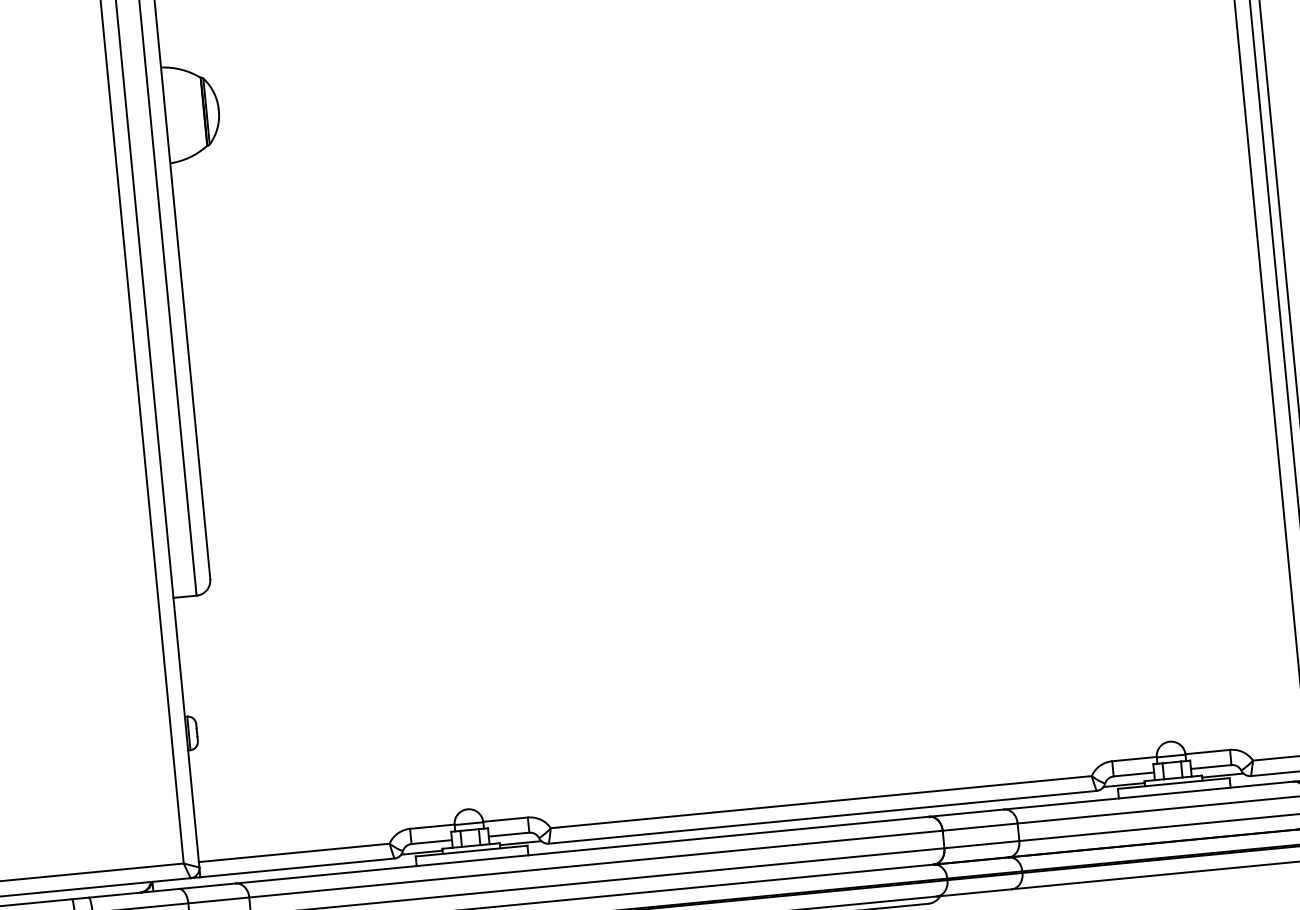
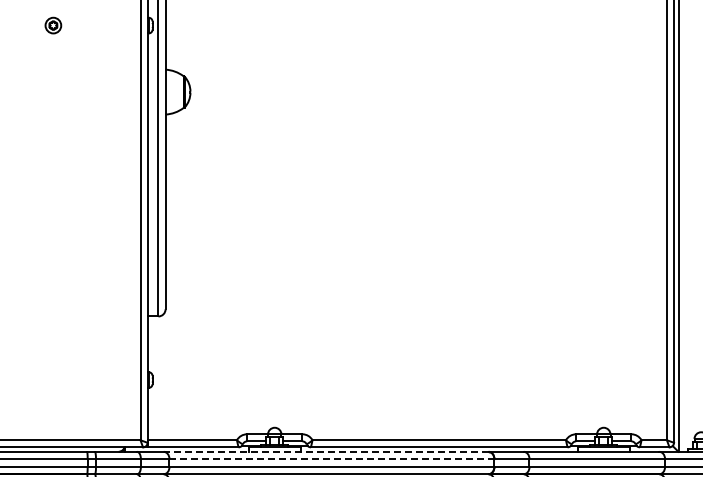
line: (580, 849) -> (325, 451), solid -> dashed
line: (597, 863) -> (332, 458), solid -> dashed

